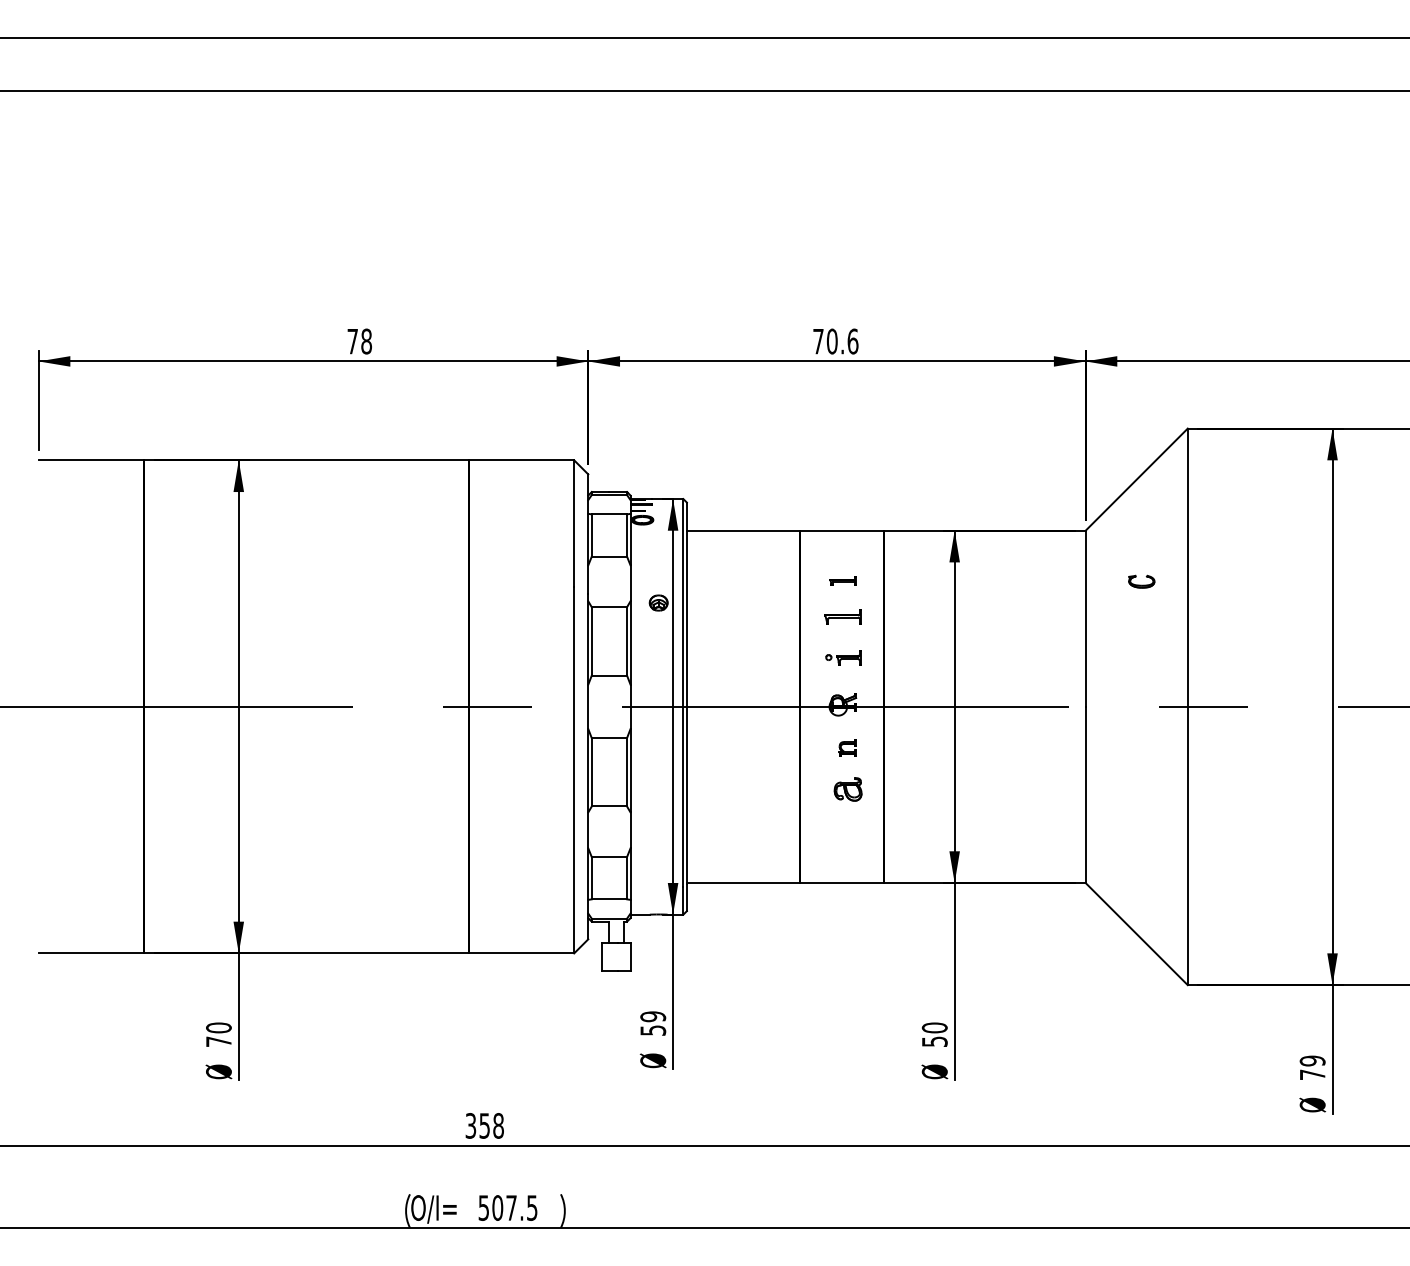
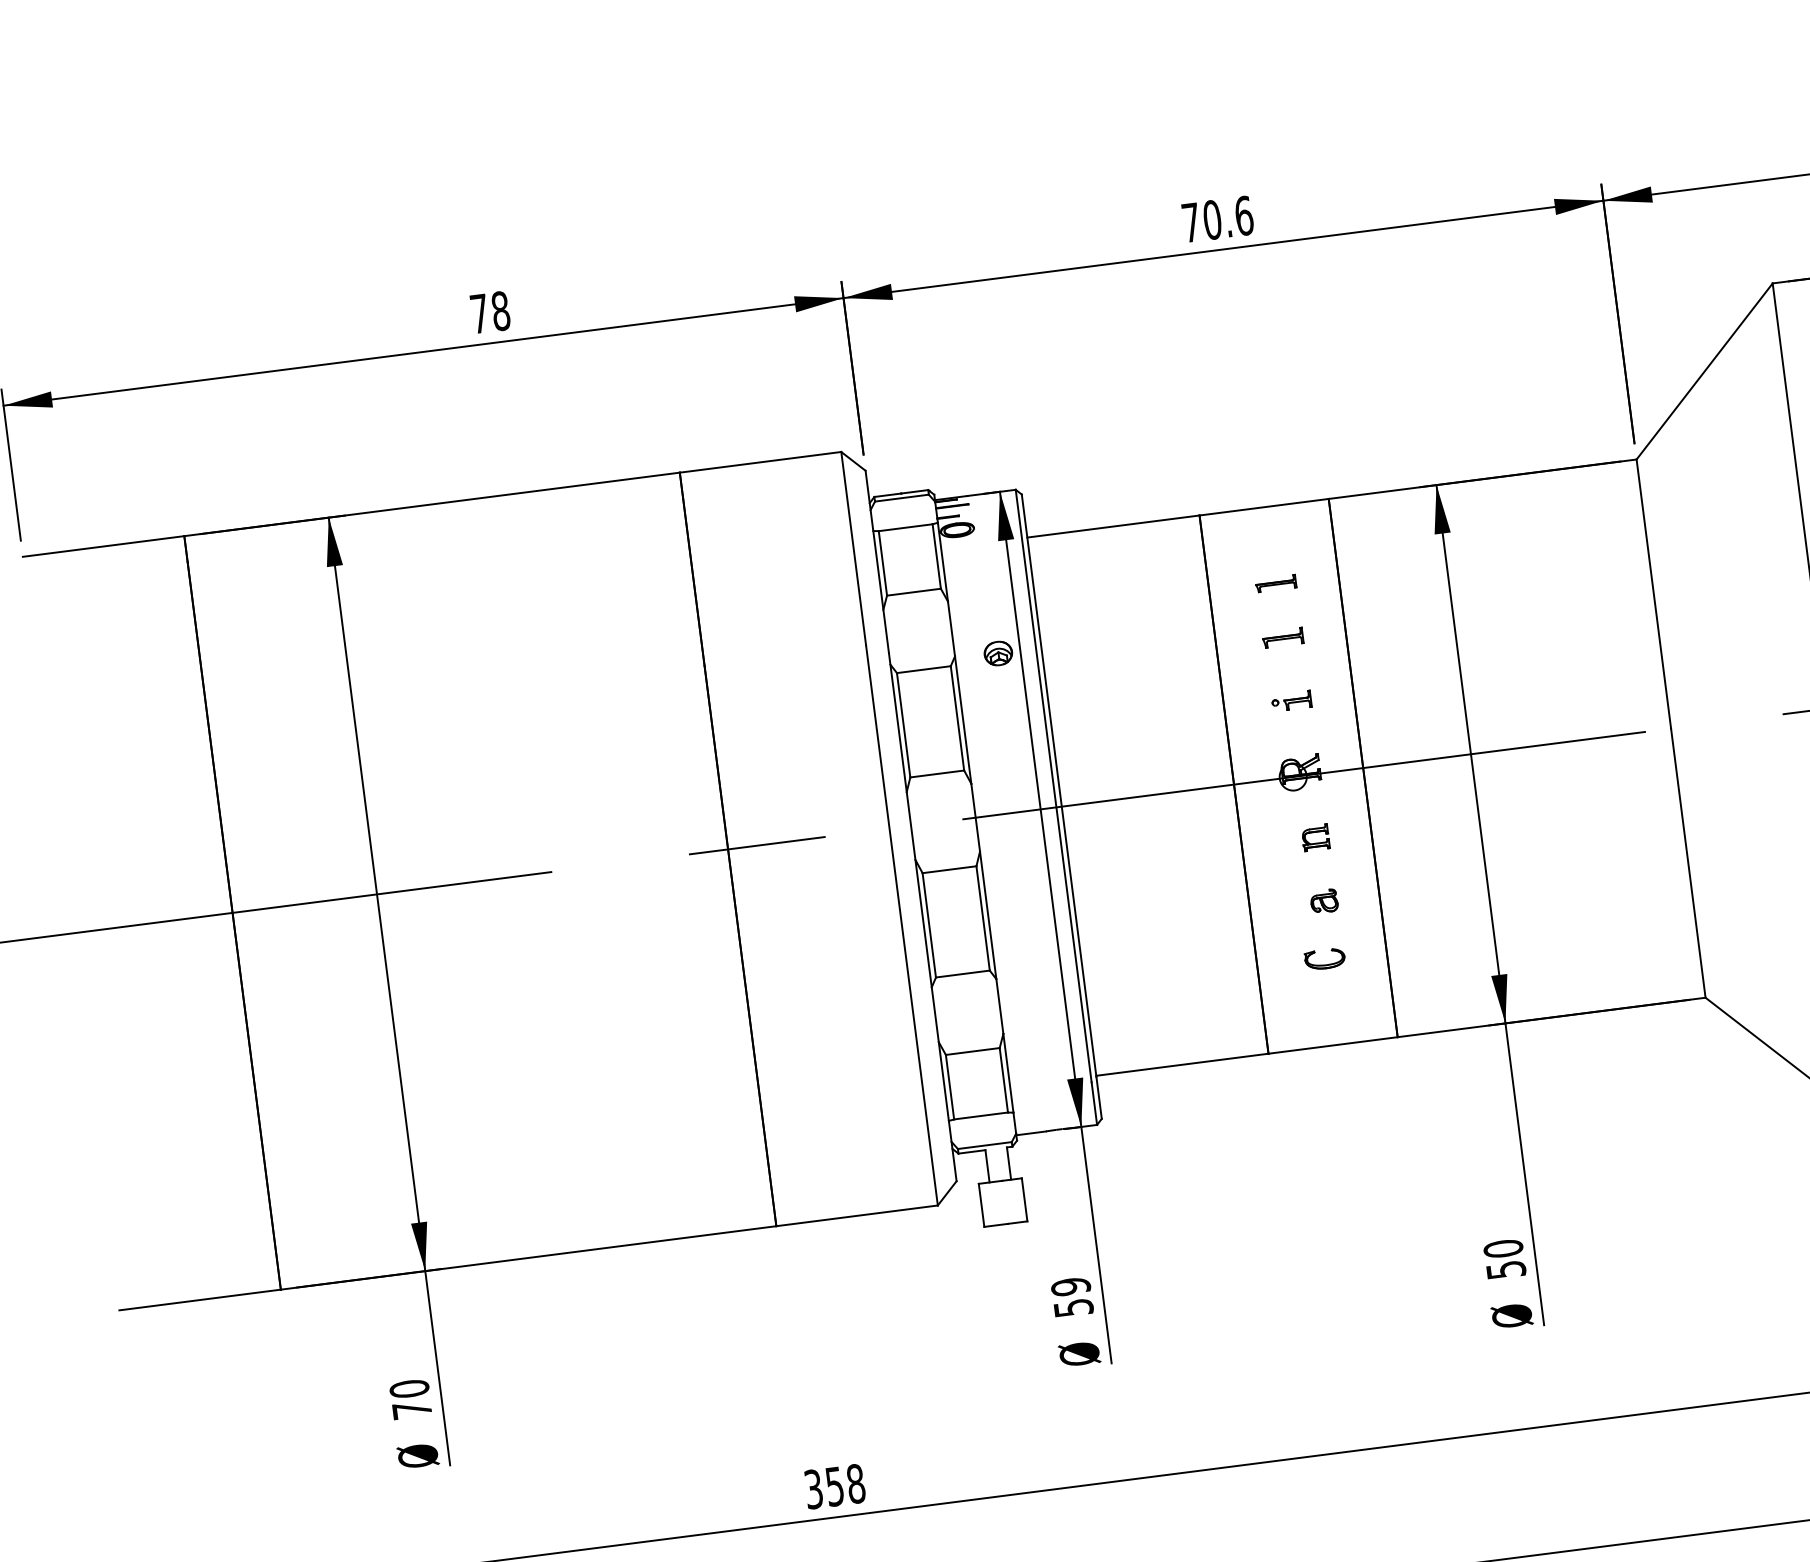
part: (1141, 581) -> (1324, 958), moved
part: (842, 615) -> (1281, 636), size x0.71
part: (843, 657) -> (1291, 700), size x0.71
part: (847, 789) -> (1323, 901), size x0.62

